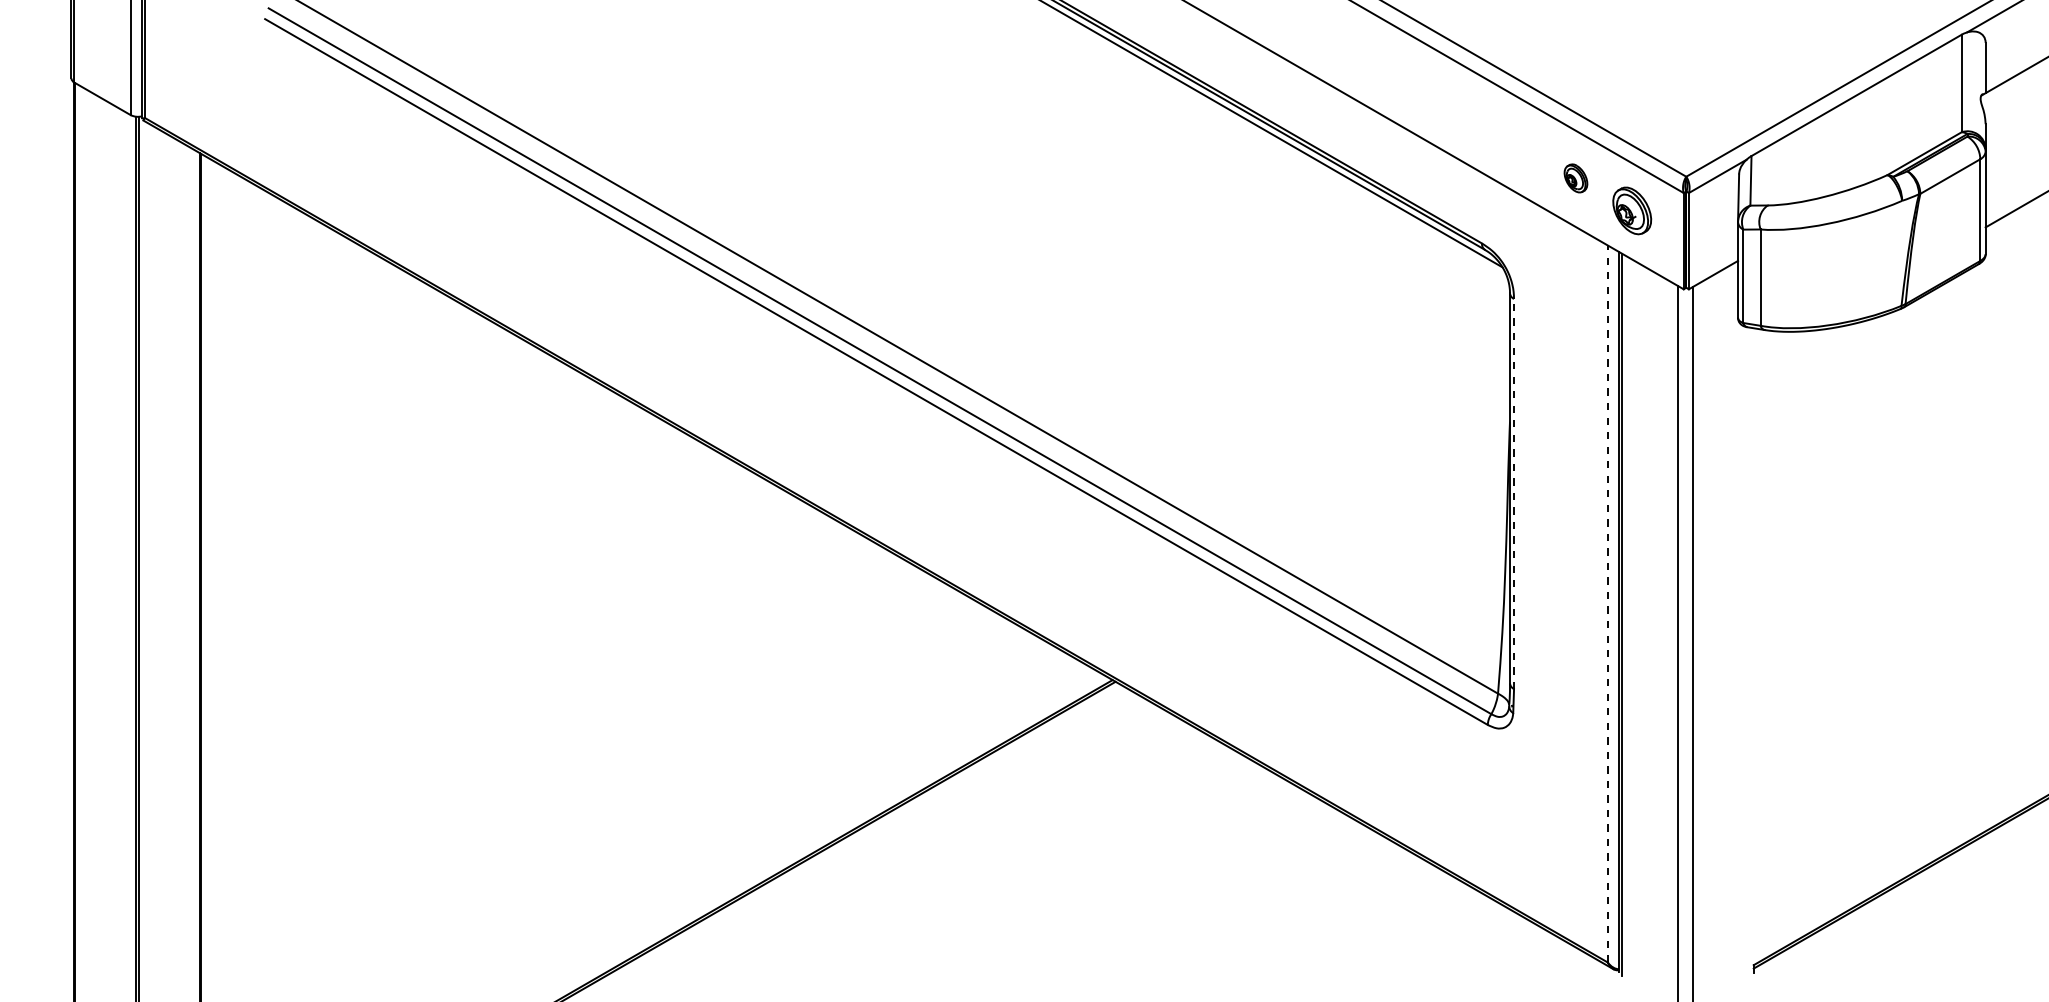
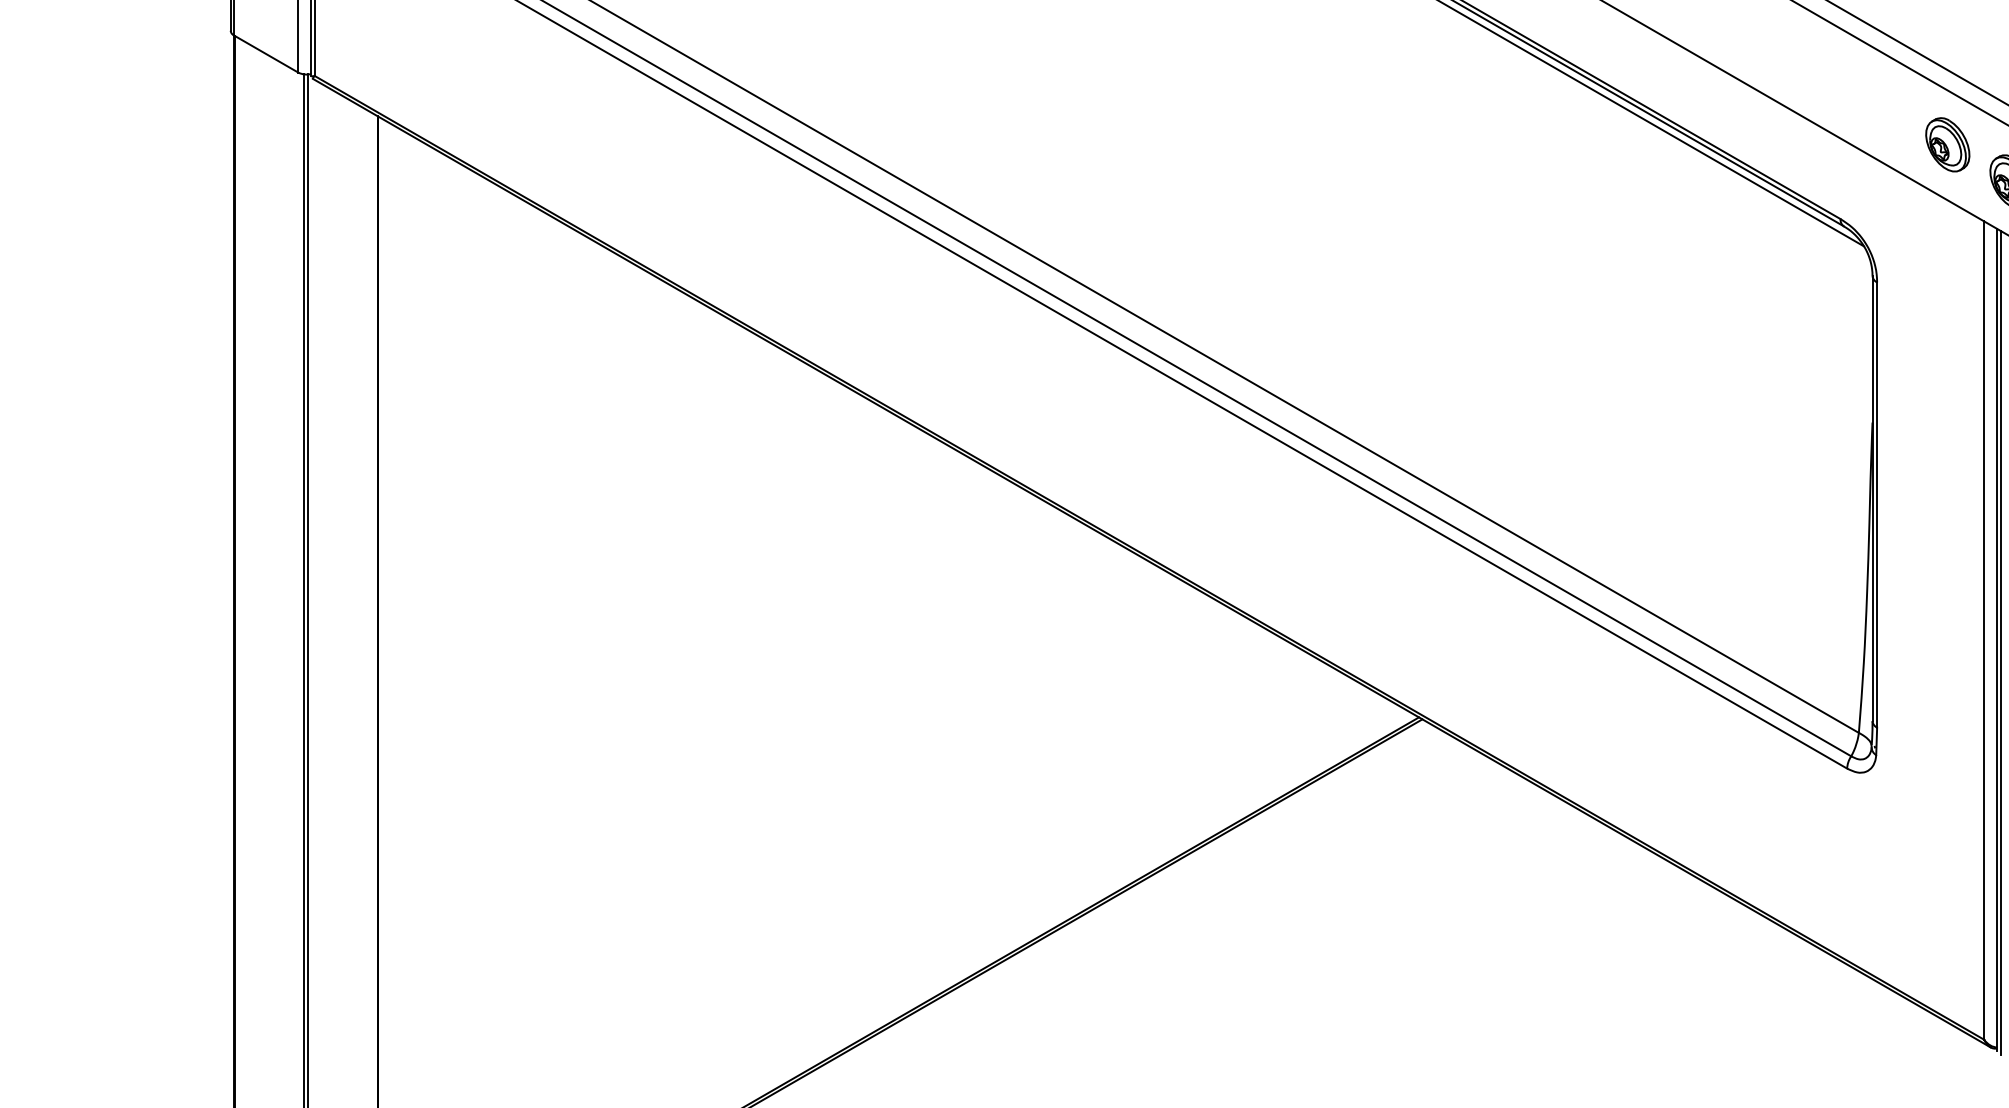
part: (1575, 178) -> (1947, 144), size x1.67
line: (1514, 493) -> (1877, 504), dashed -> solid
line: (1607, 603) -> (1983, 629), dashed -> solid

